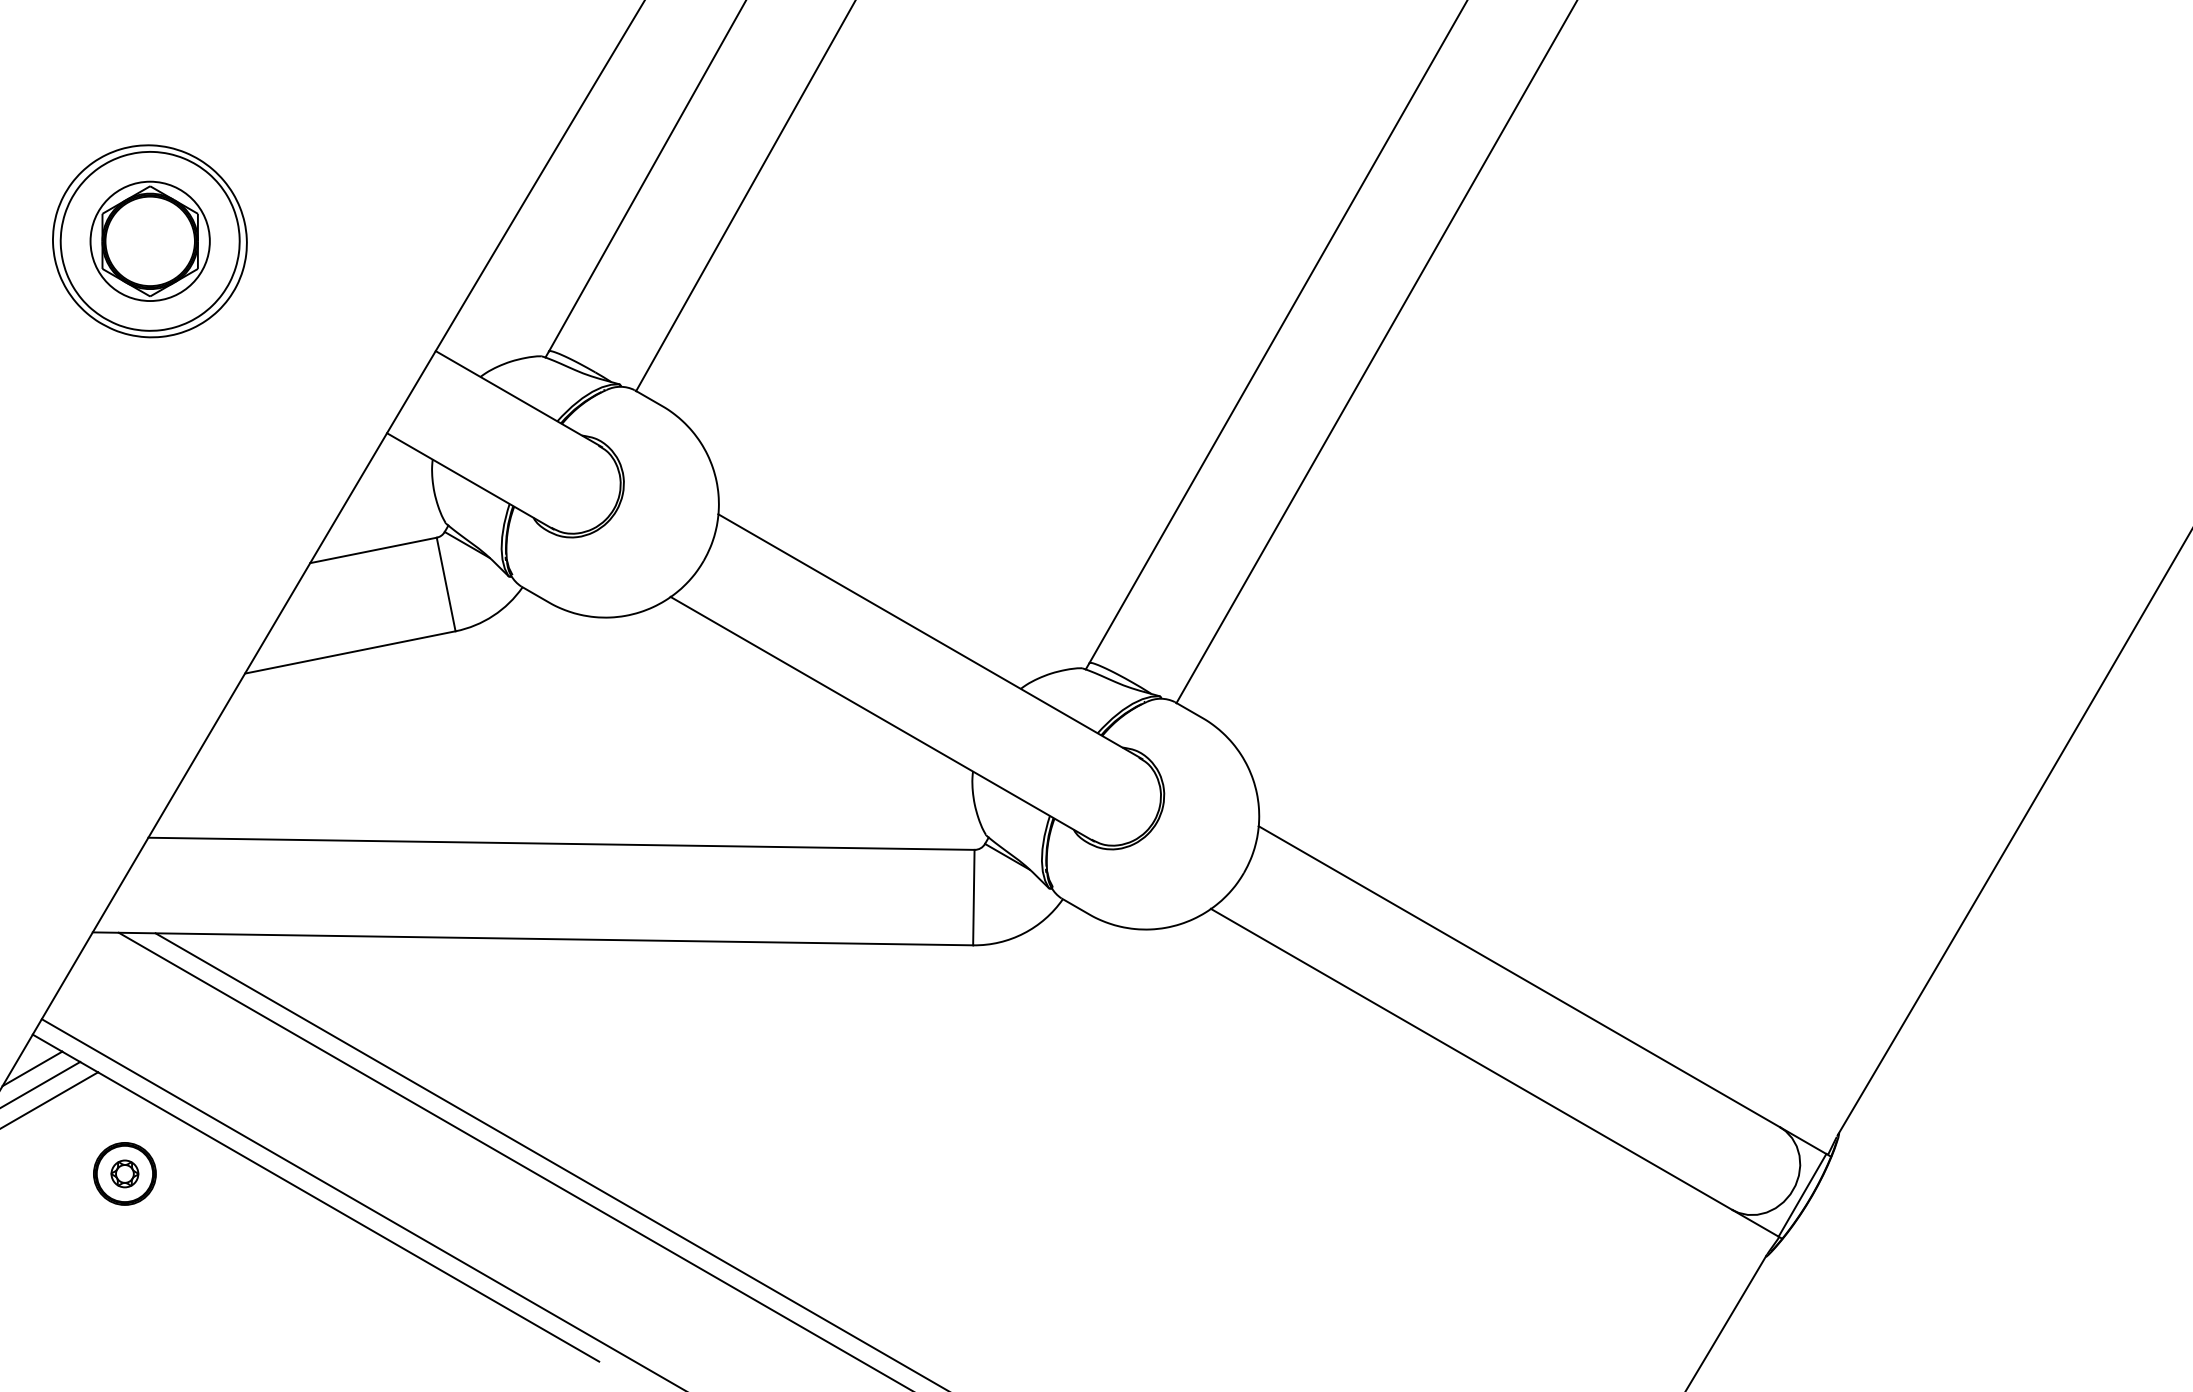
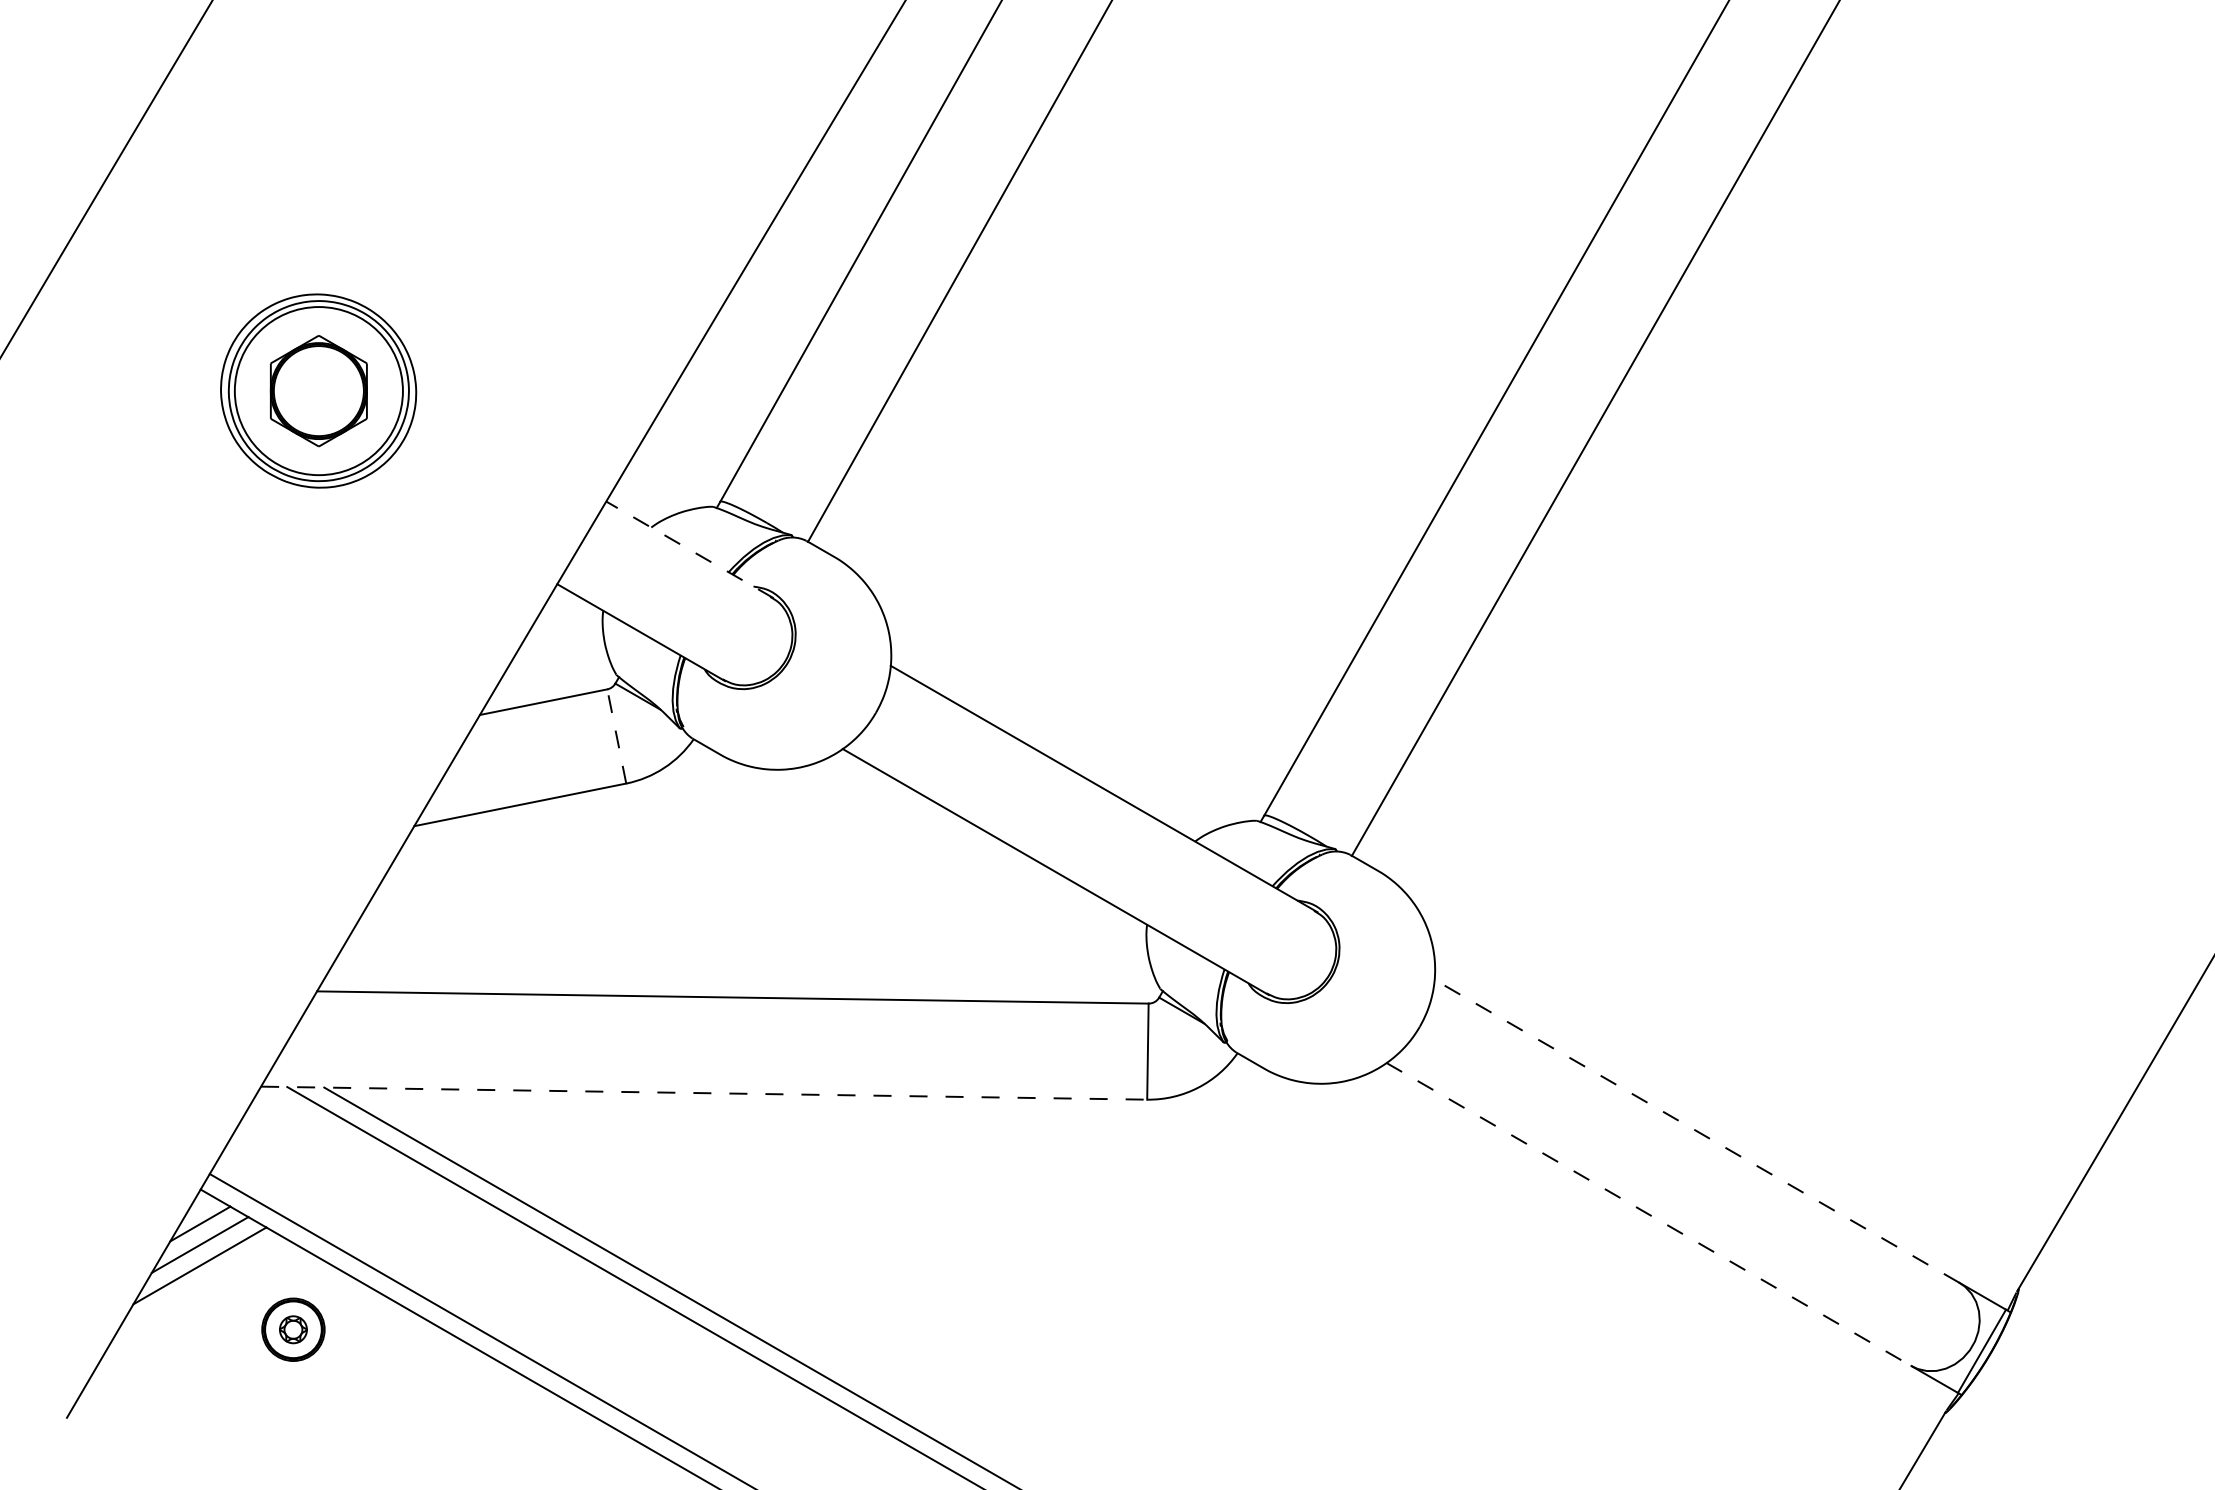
circle: (149, 241) -> (318, 391), size x1.4
line: (519, 398) -> (690, 549), solid -> dashed
line: (445, 584) -> (616, 736), solid -> dashed
line: (533, 939) -> (704, 1093), solid -> dashed
line: (1518, 976) -> (1696, 1131), solid -> dashed
line: (1472, 1059) -> (1649, 1214), solid -> dashed

